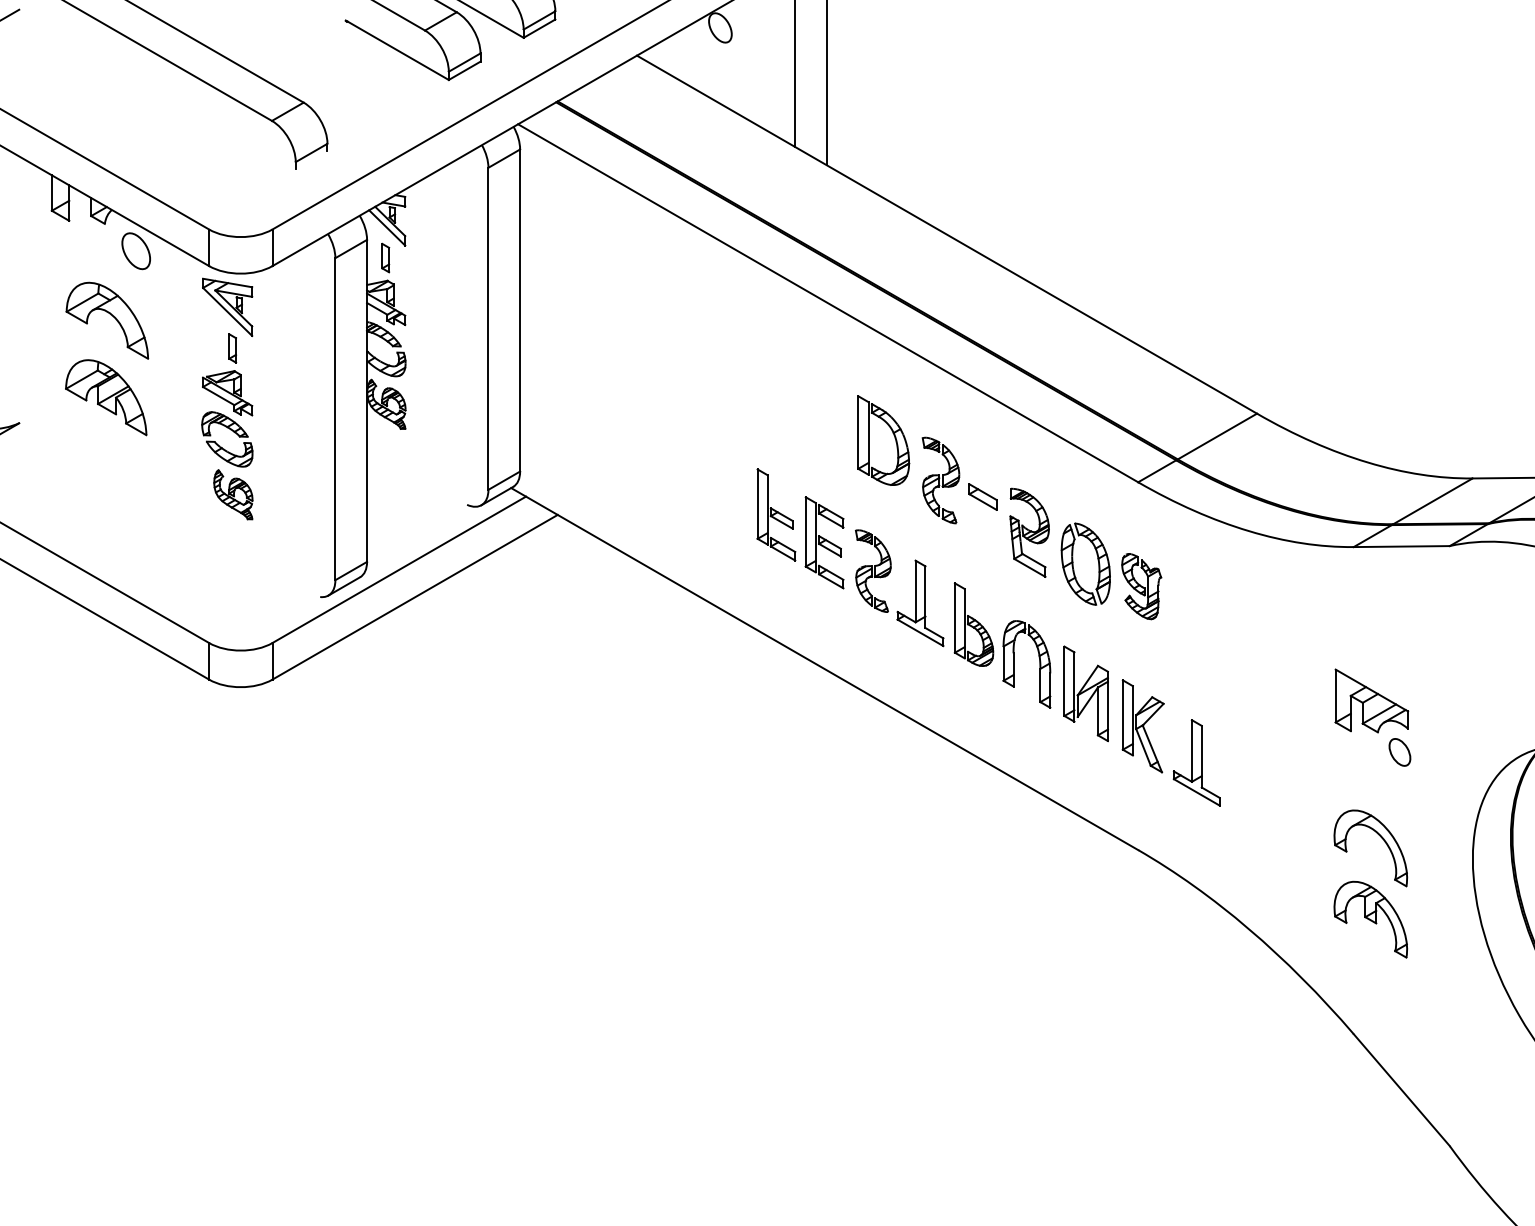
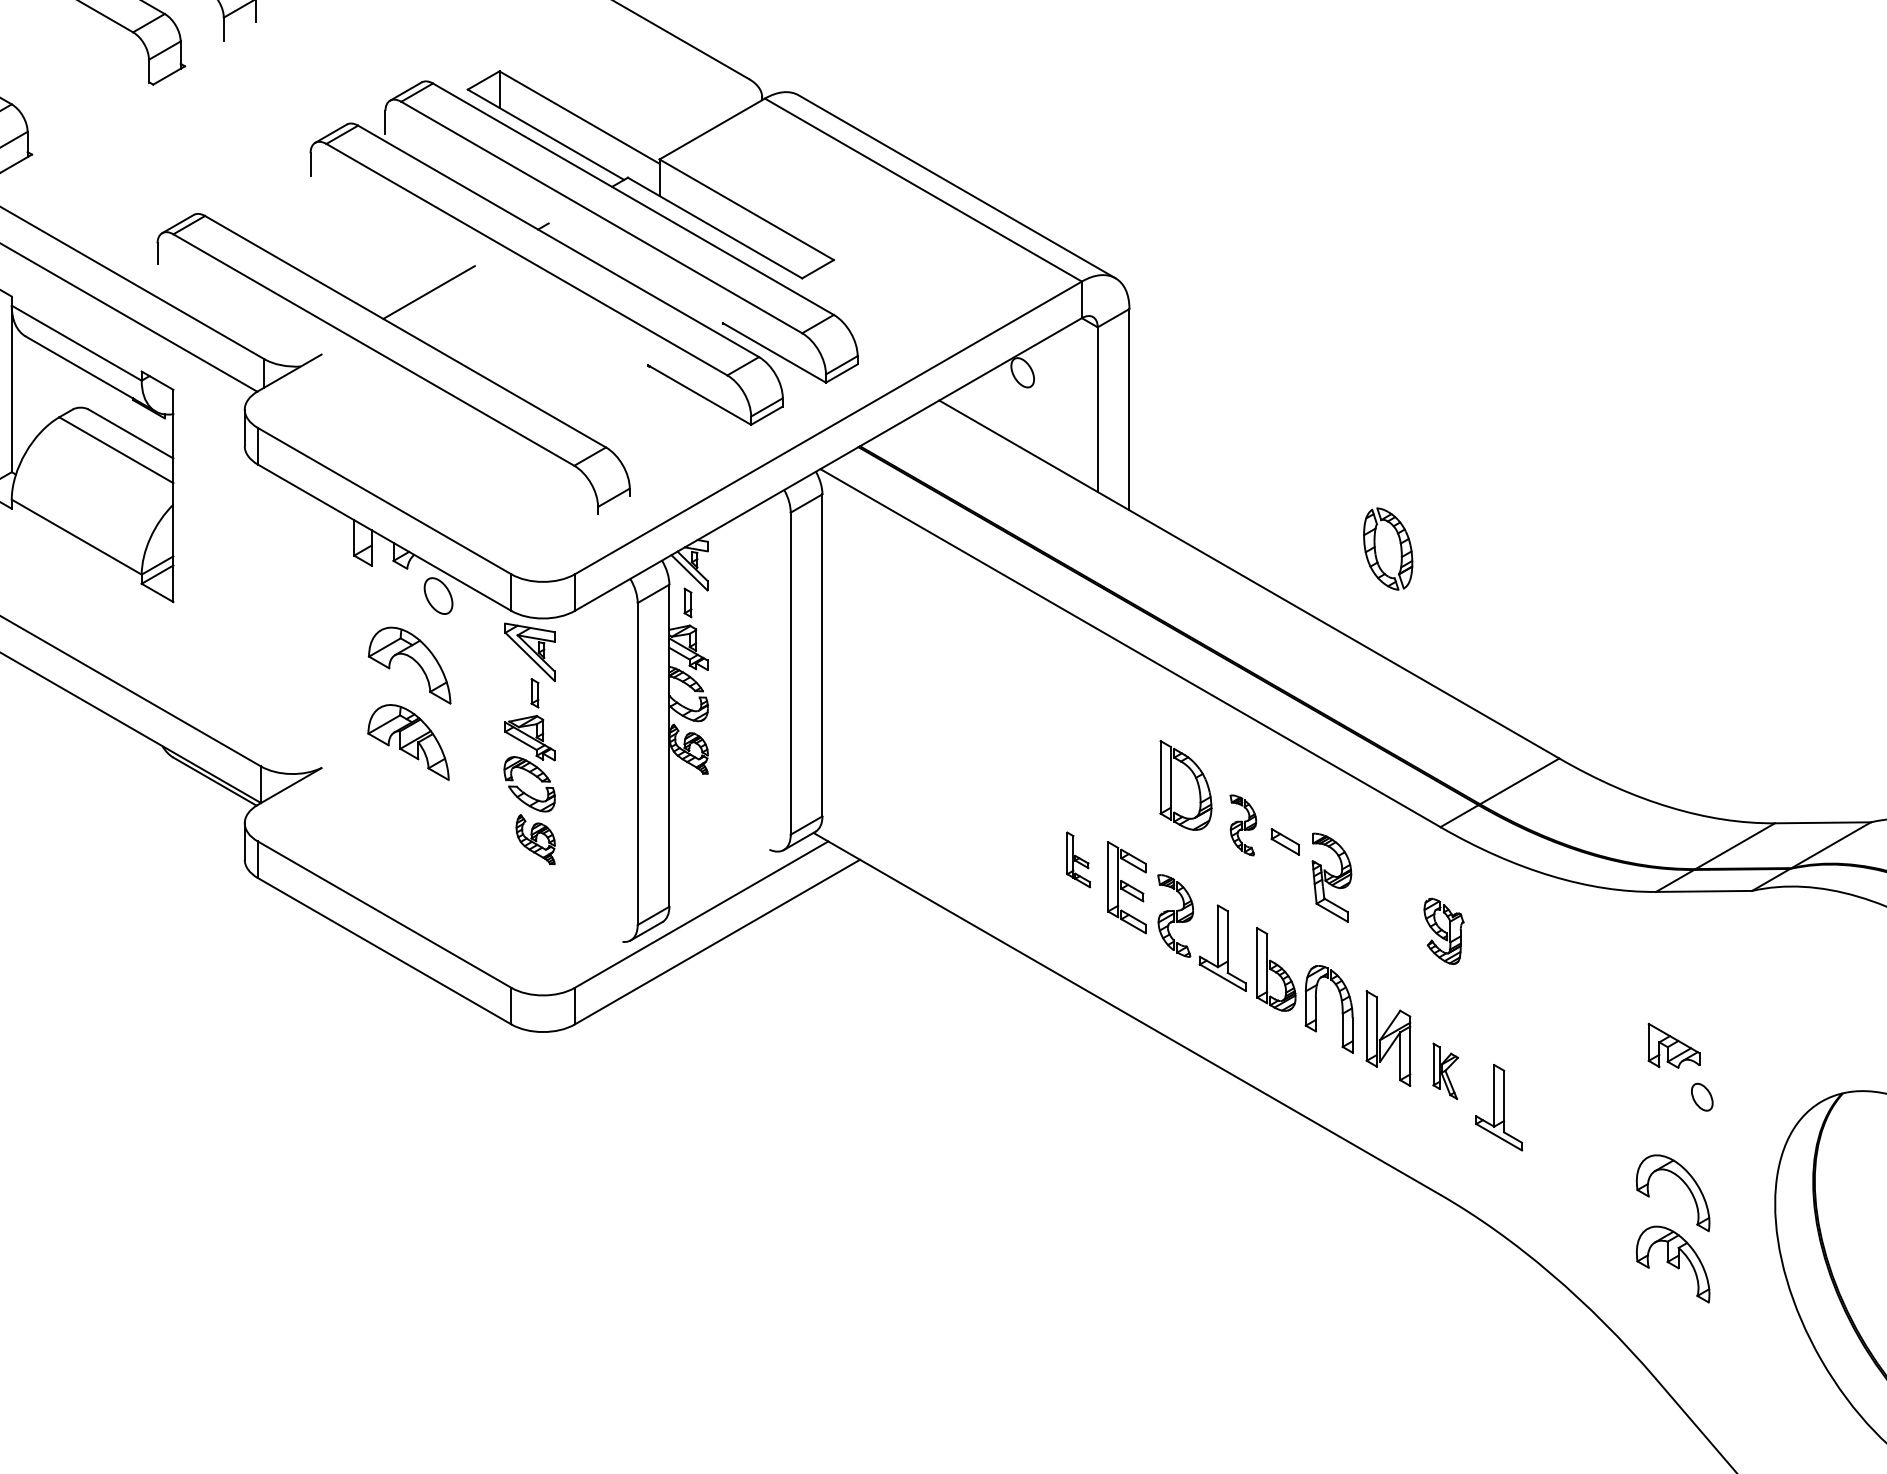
part: (941, 480) -> (1243, 825), size x0.7
part: (776, 514) -> (1078, 859), size x0.6
part: (1098, 563) -> (1400, 548), moved
part: (1371, 700) -> (1673, 1045), size x0.7
part: (1143, 726) -> (1445, 1071), size x0.6

